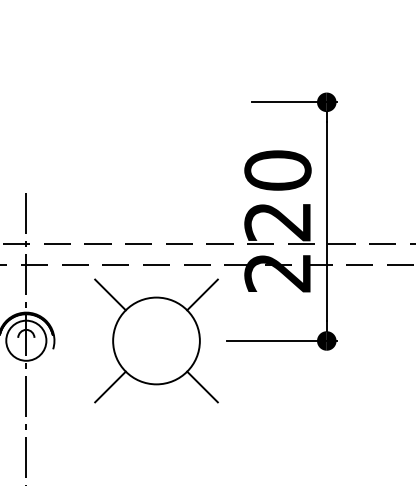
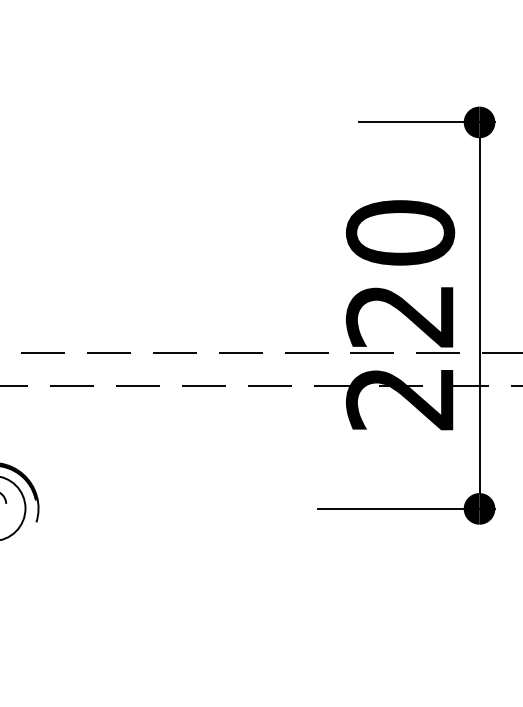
part: (156, 340) -> (203, 508), removed

